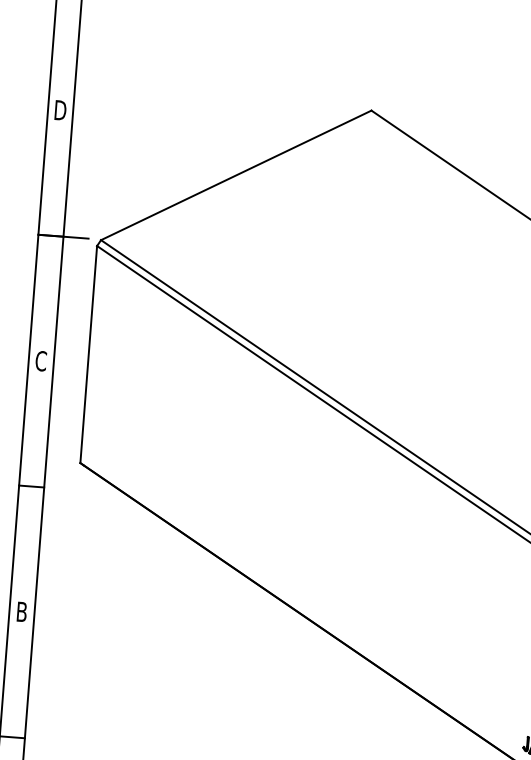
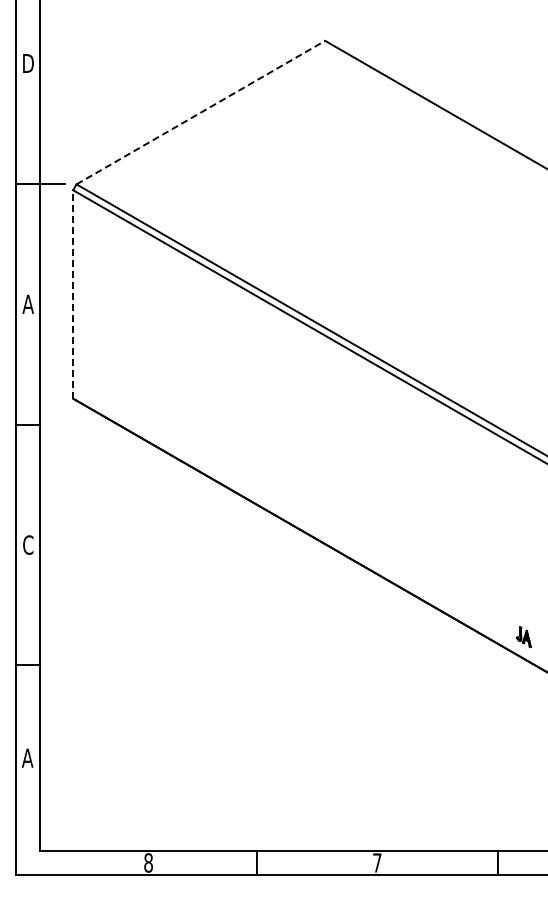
line: (235, 175) -> (200, 112), solid -> dashed
line: (89, 353) -> (73, 293), solid -> dashed
text: (40, 361) -> (27, 304), C -> A
text: (22, 611) -> (28, 544), B -> C

